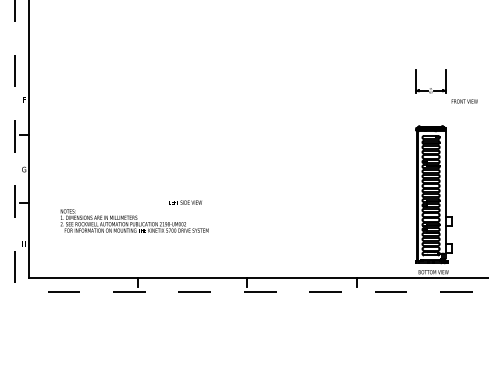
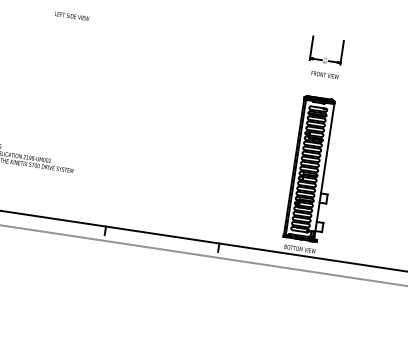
text: (464, 101) -> (324, 75), moved
text: (185, 202) -> (71, 16), moved

